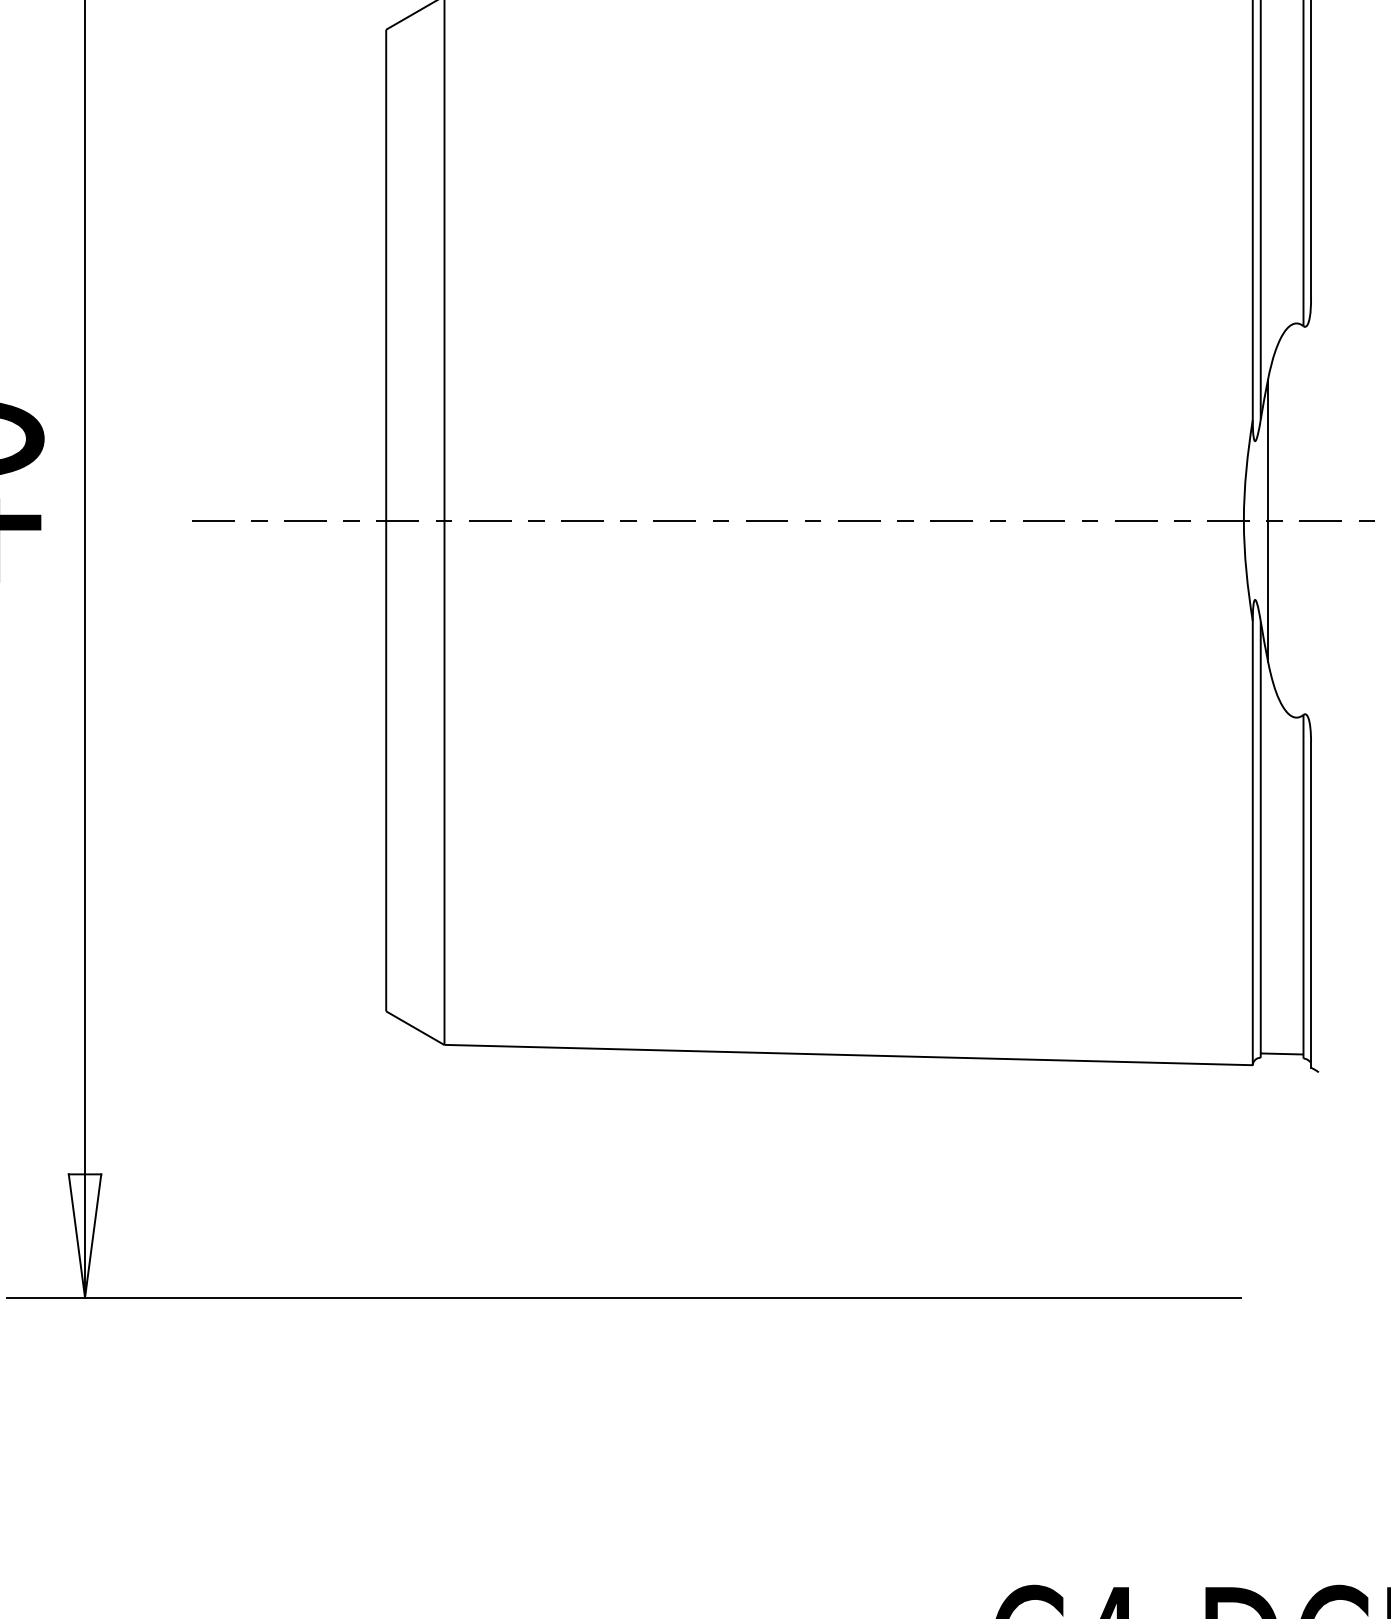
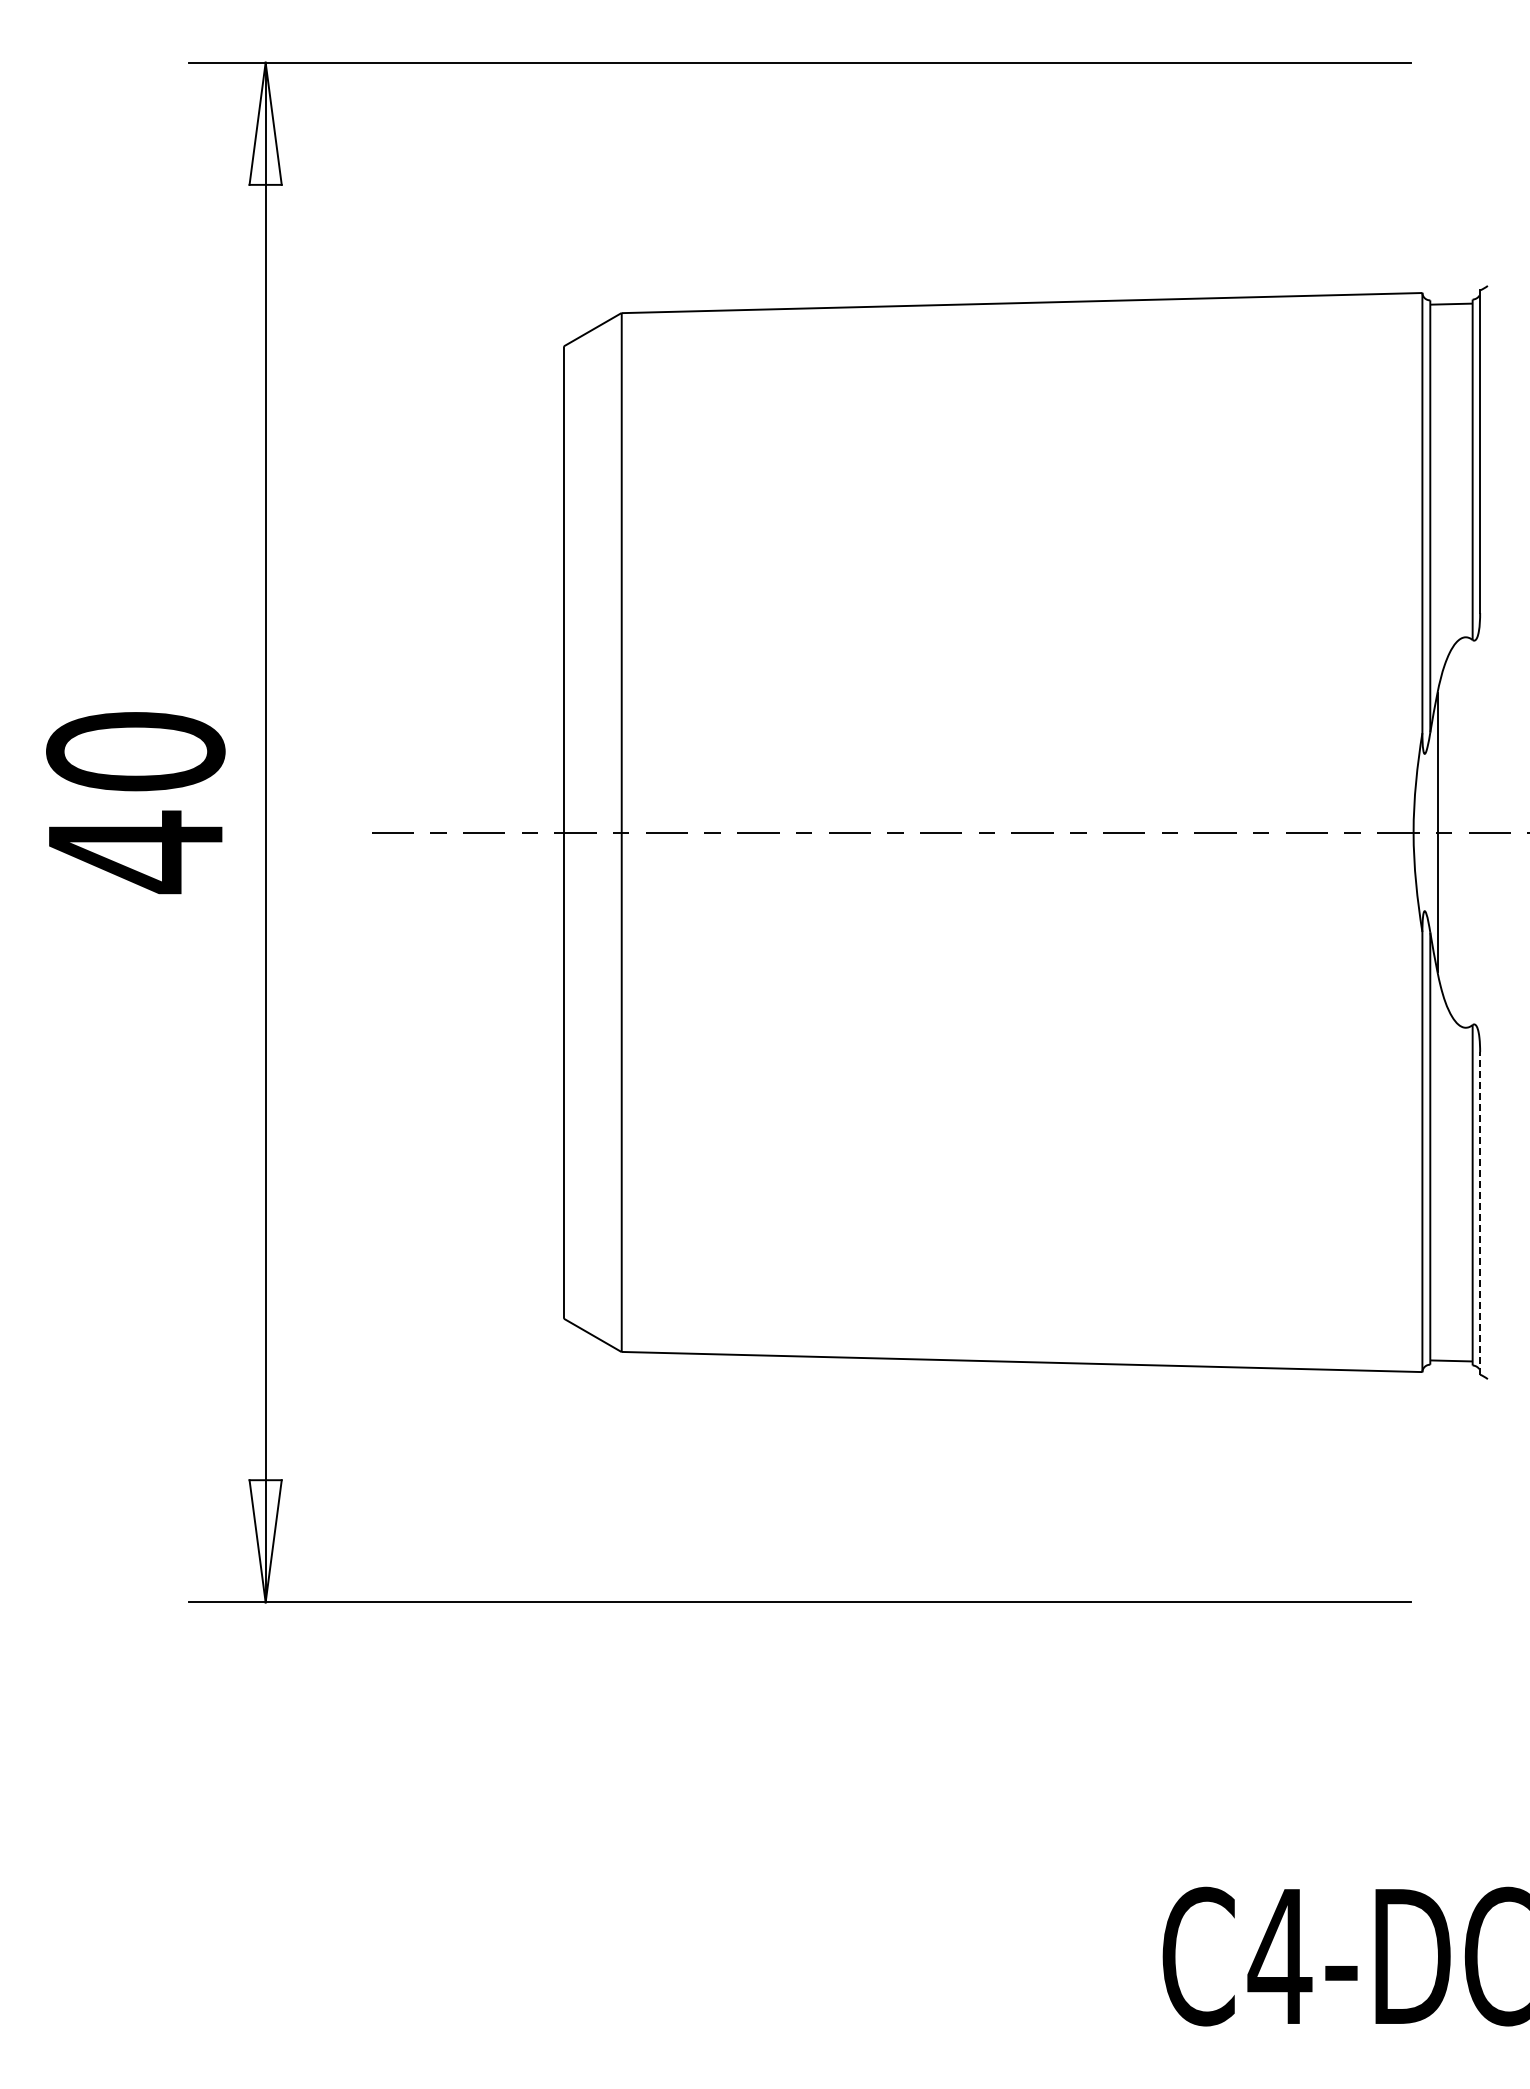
line: (1311, 904) -> (1480, 1212), solid -> dashed

